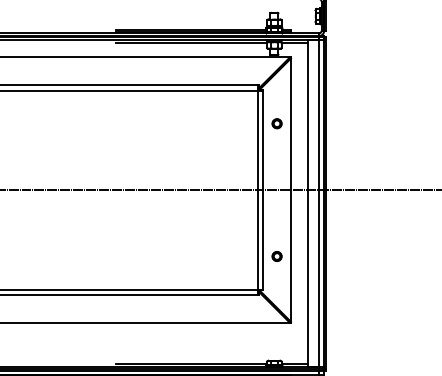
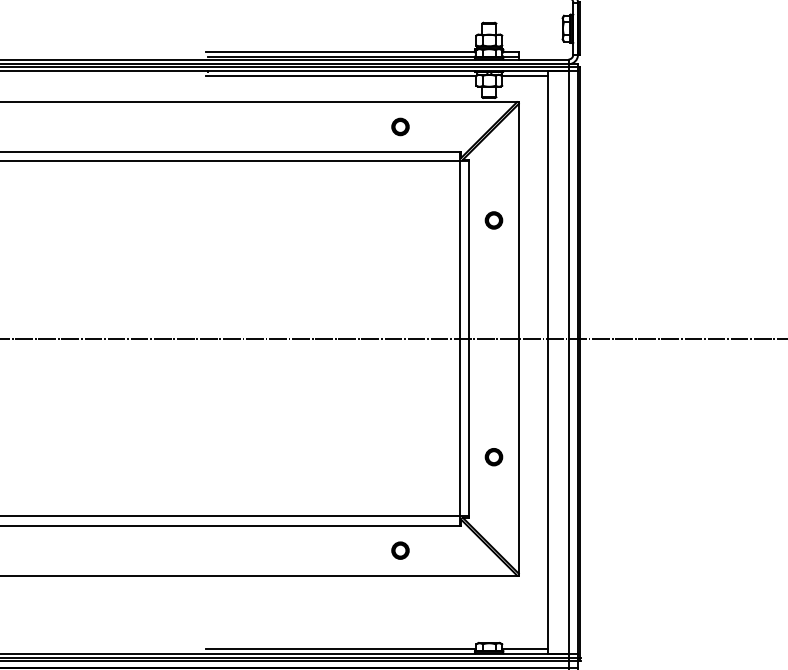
part: (224, 70) -> (400, 125), added
part: (224, 308) -> (400, 549), added

